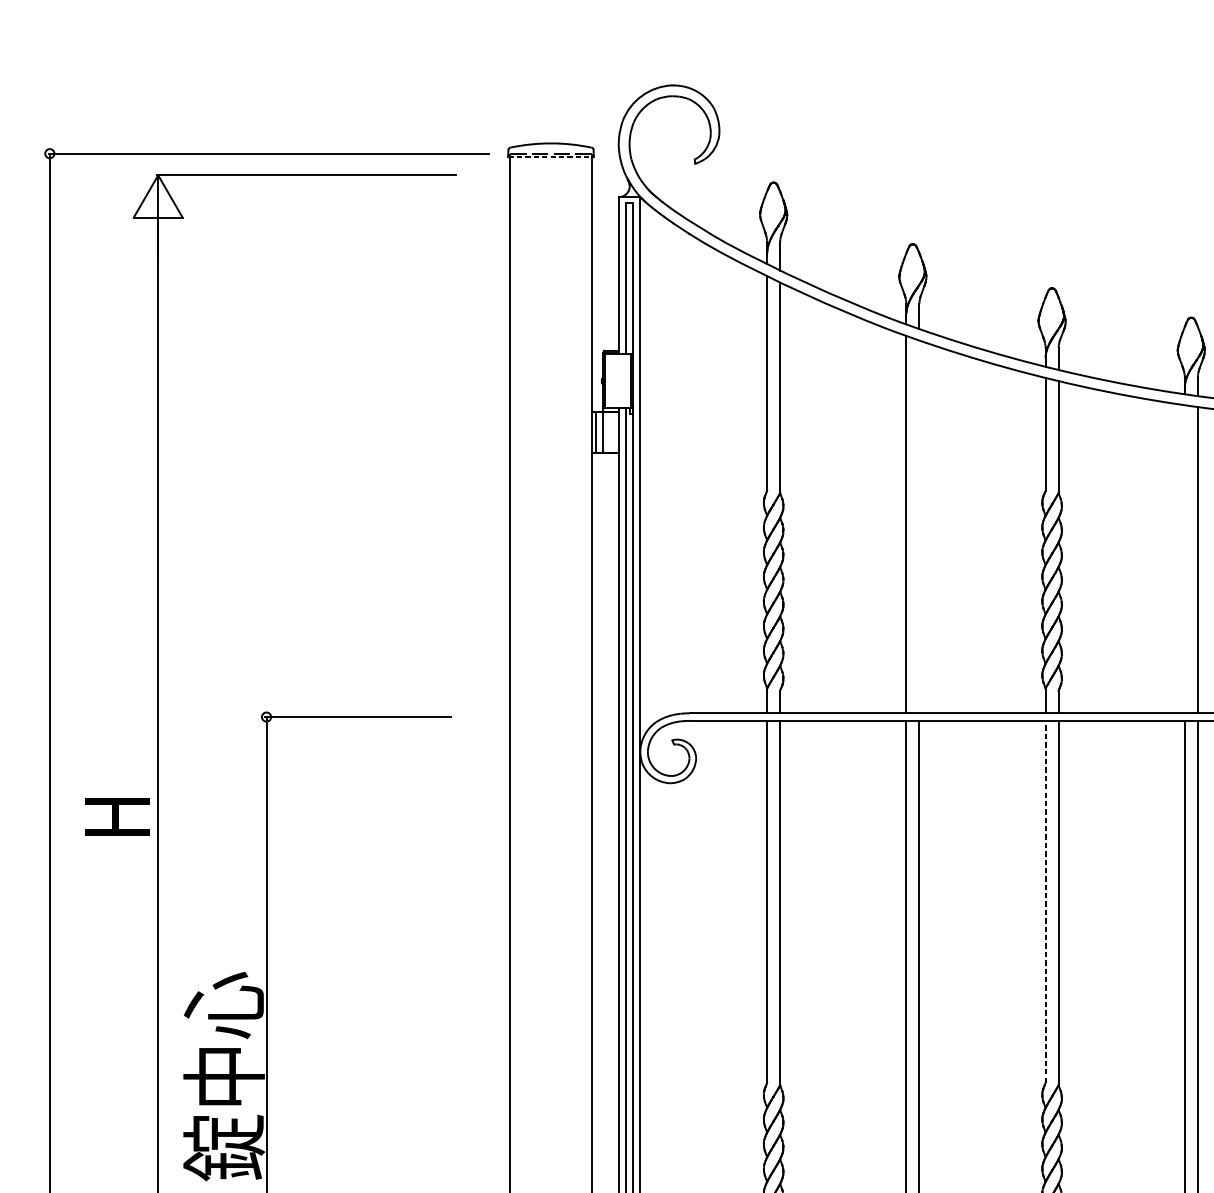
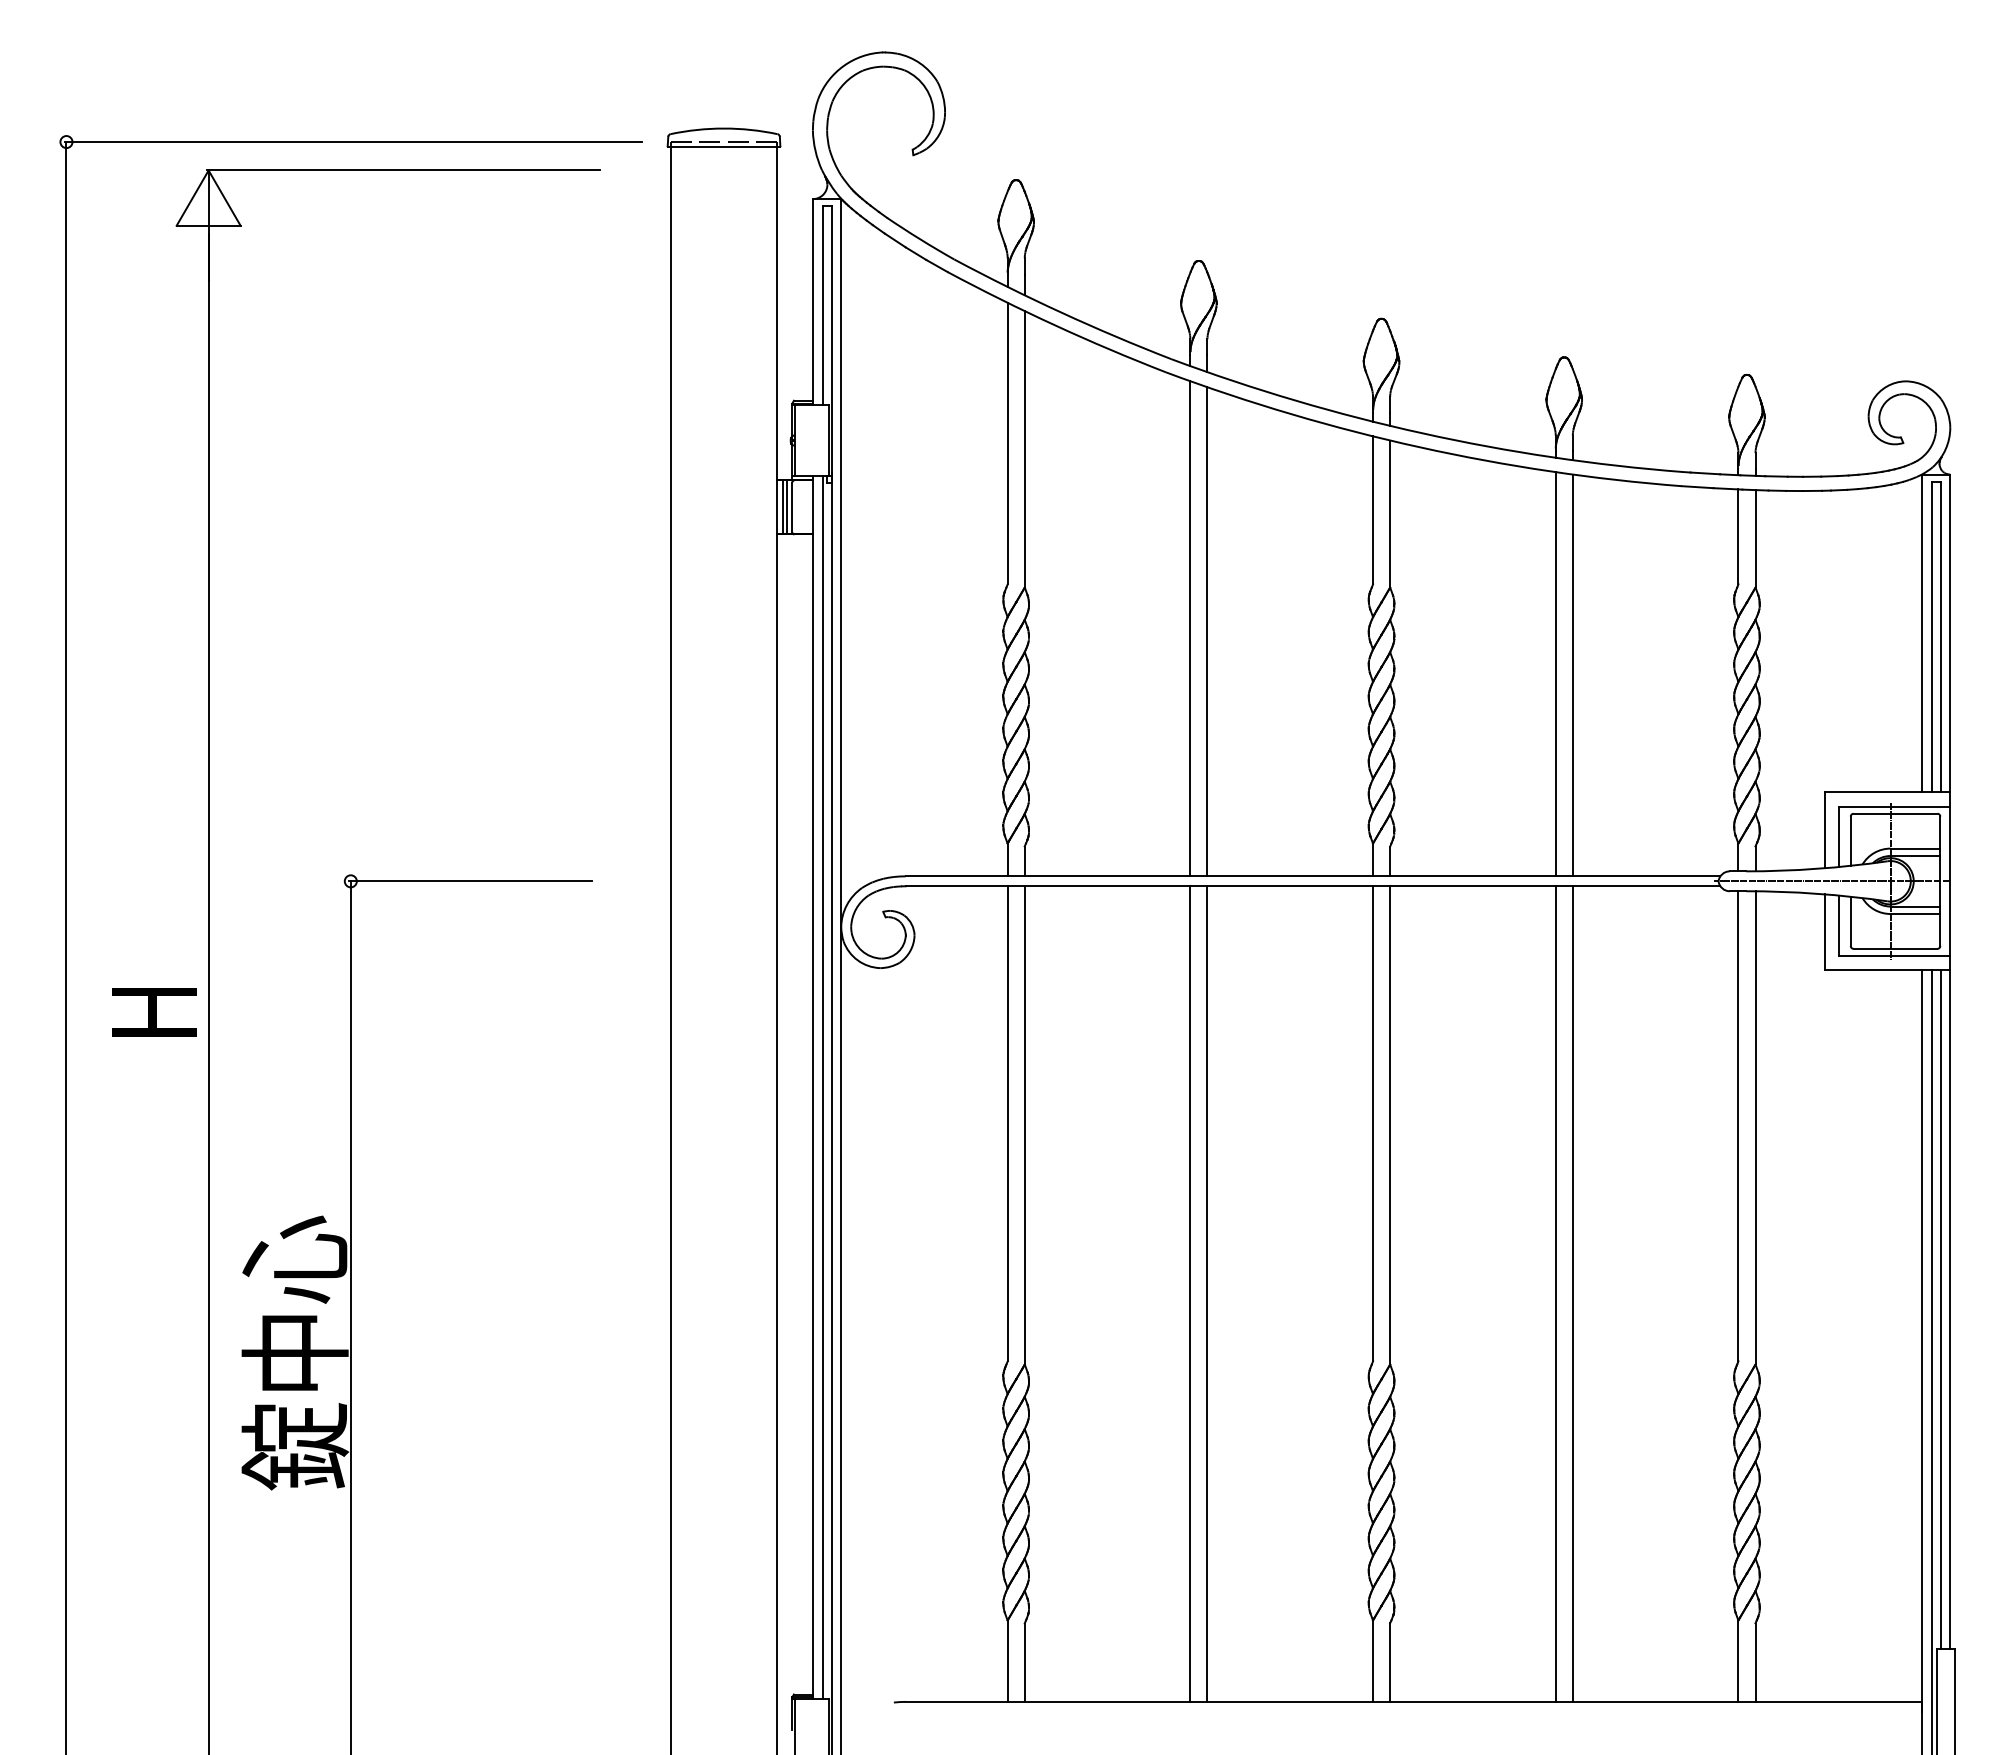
line: (551, 157) -> (724, 147), dashed -> solid
line: (598, 432) -> (786, 507), added
line: (919, 526) -> (1207, 631), added
line: (1184, 559) -> (1555, 674), added
line: (1045, 901) -> (1373, 1123), dashed -> solid

